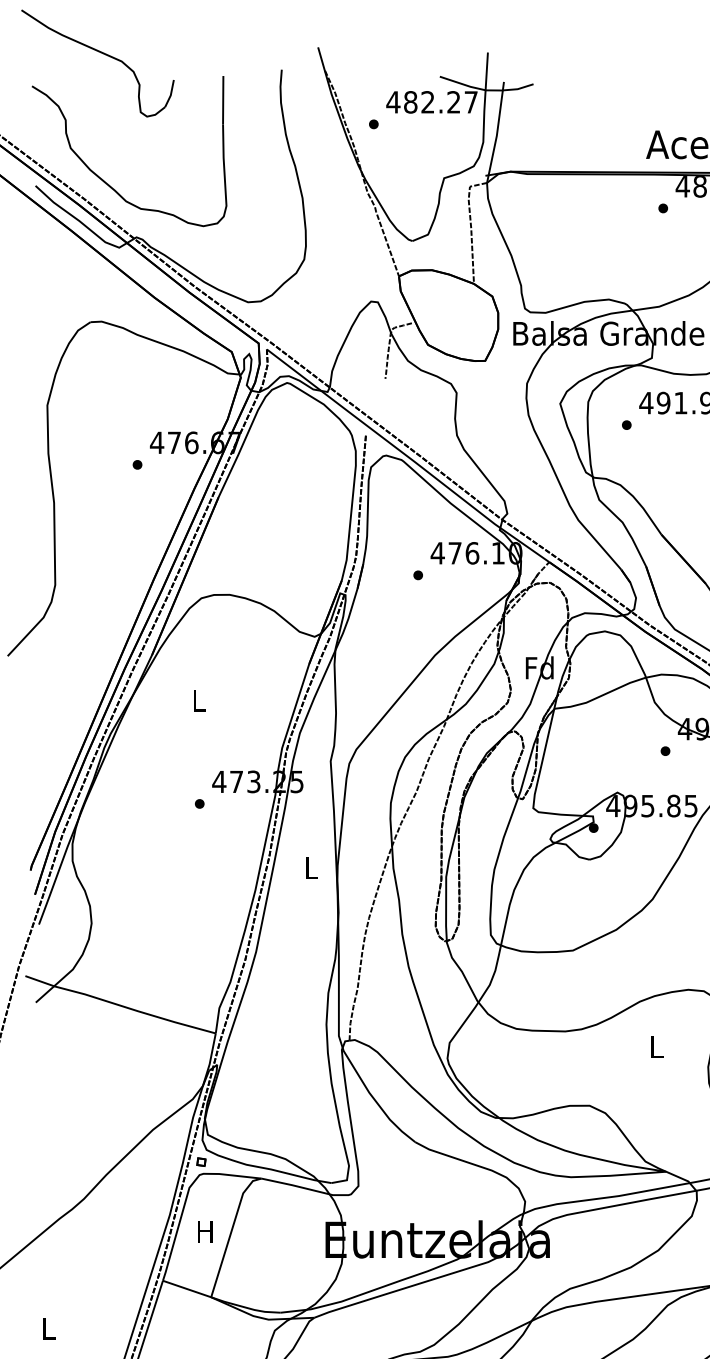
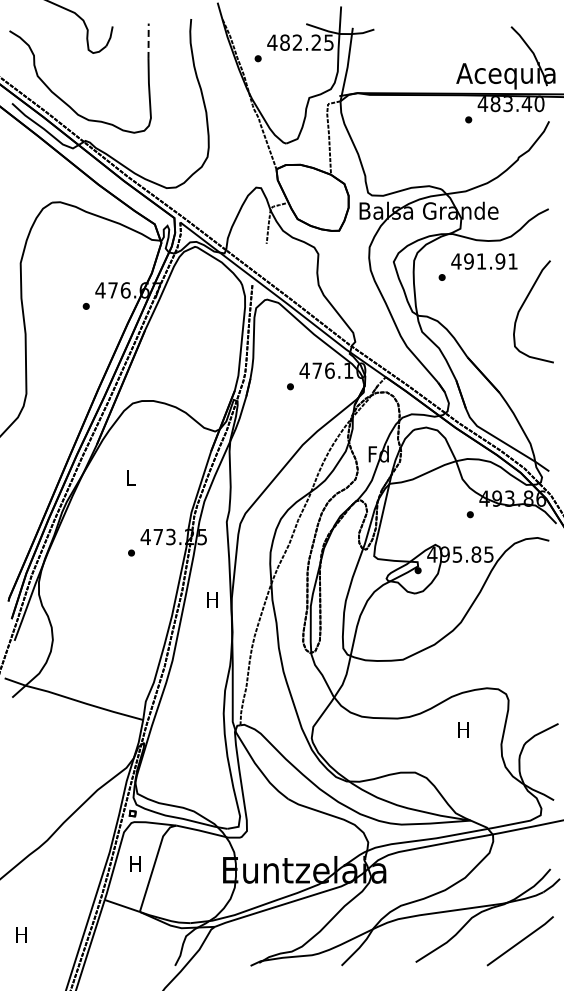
line: (223, 100) -> (148, 41), solid -> dashed
text: (470, 102) -> (328, 42), 482.27 -> 482.25
text: (311, 867) -> (212, 599), L -> H
text: (656, 1046) -> (463, 729), L -> H
text: (48, 1328) -> (21, 934), L -> H

